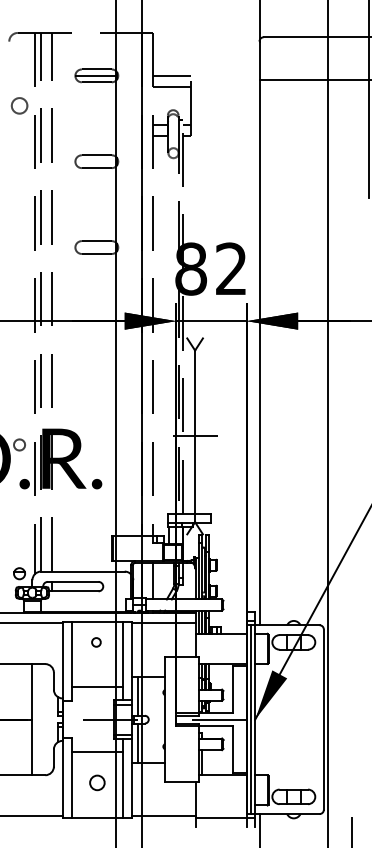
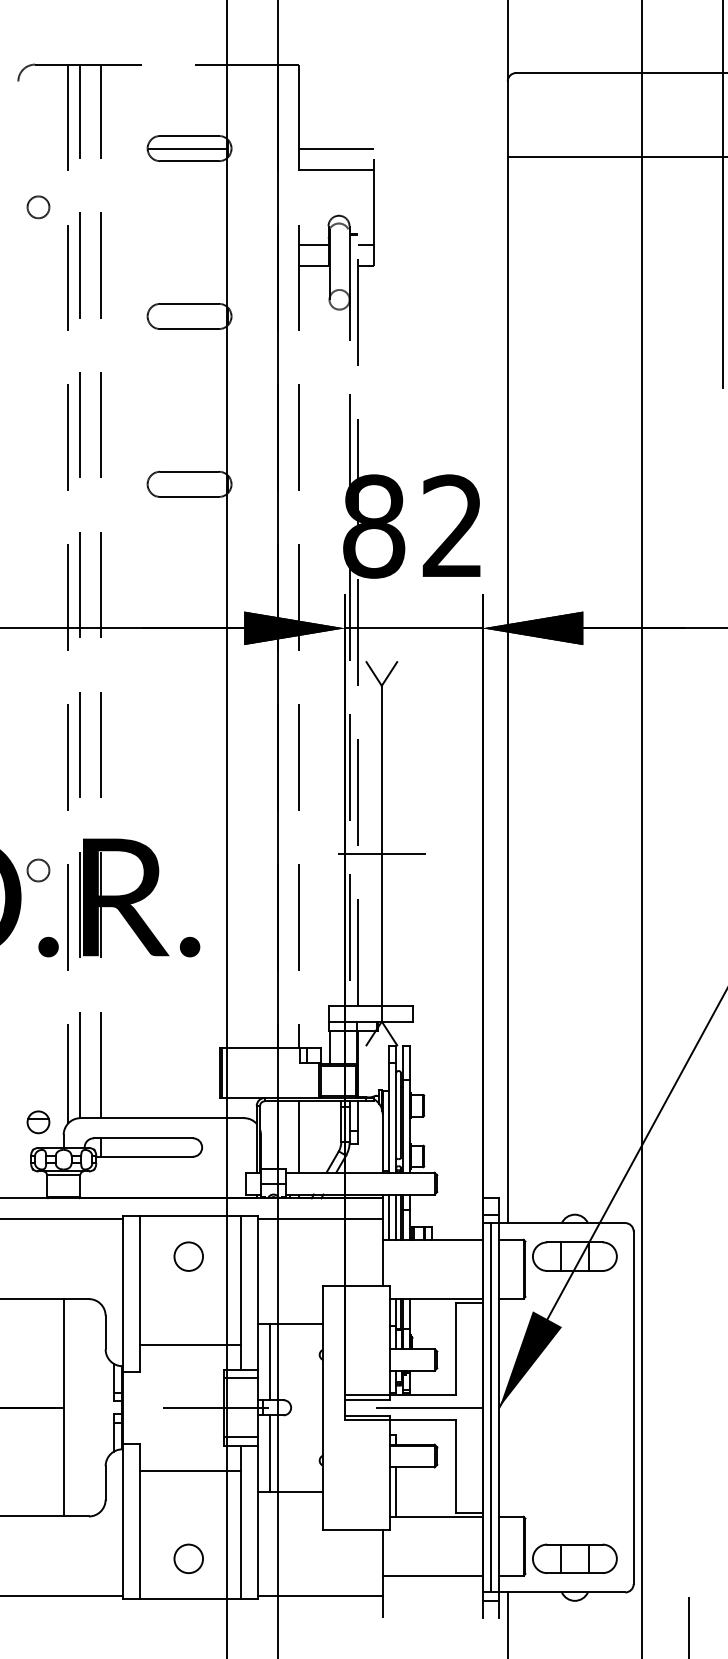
circle: (19, 105) -> (38, 206), size x0.71
circle: (96, 642) -> (188, 1256), size x1.67
circle: (97, 782) -> (188, 1558), moved
line: (220, 818) -> (431, 1575), moved

